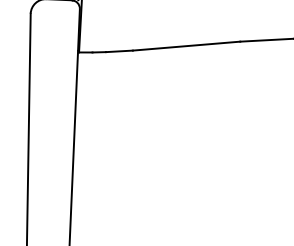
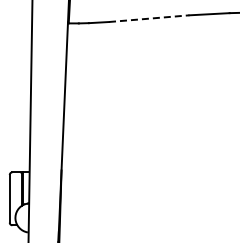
line: (186, 45) -> (149, 18), solid -> dashed

